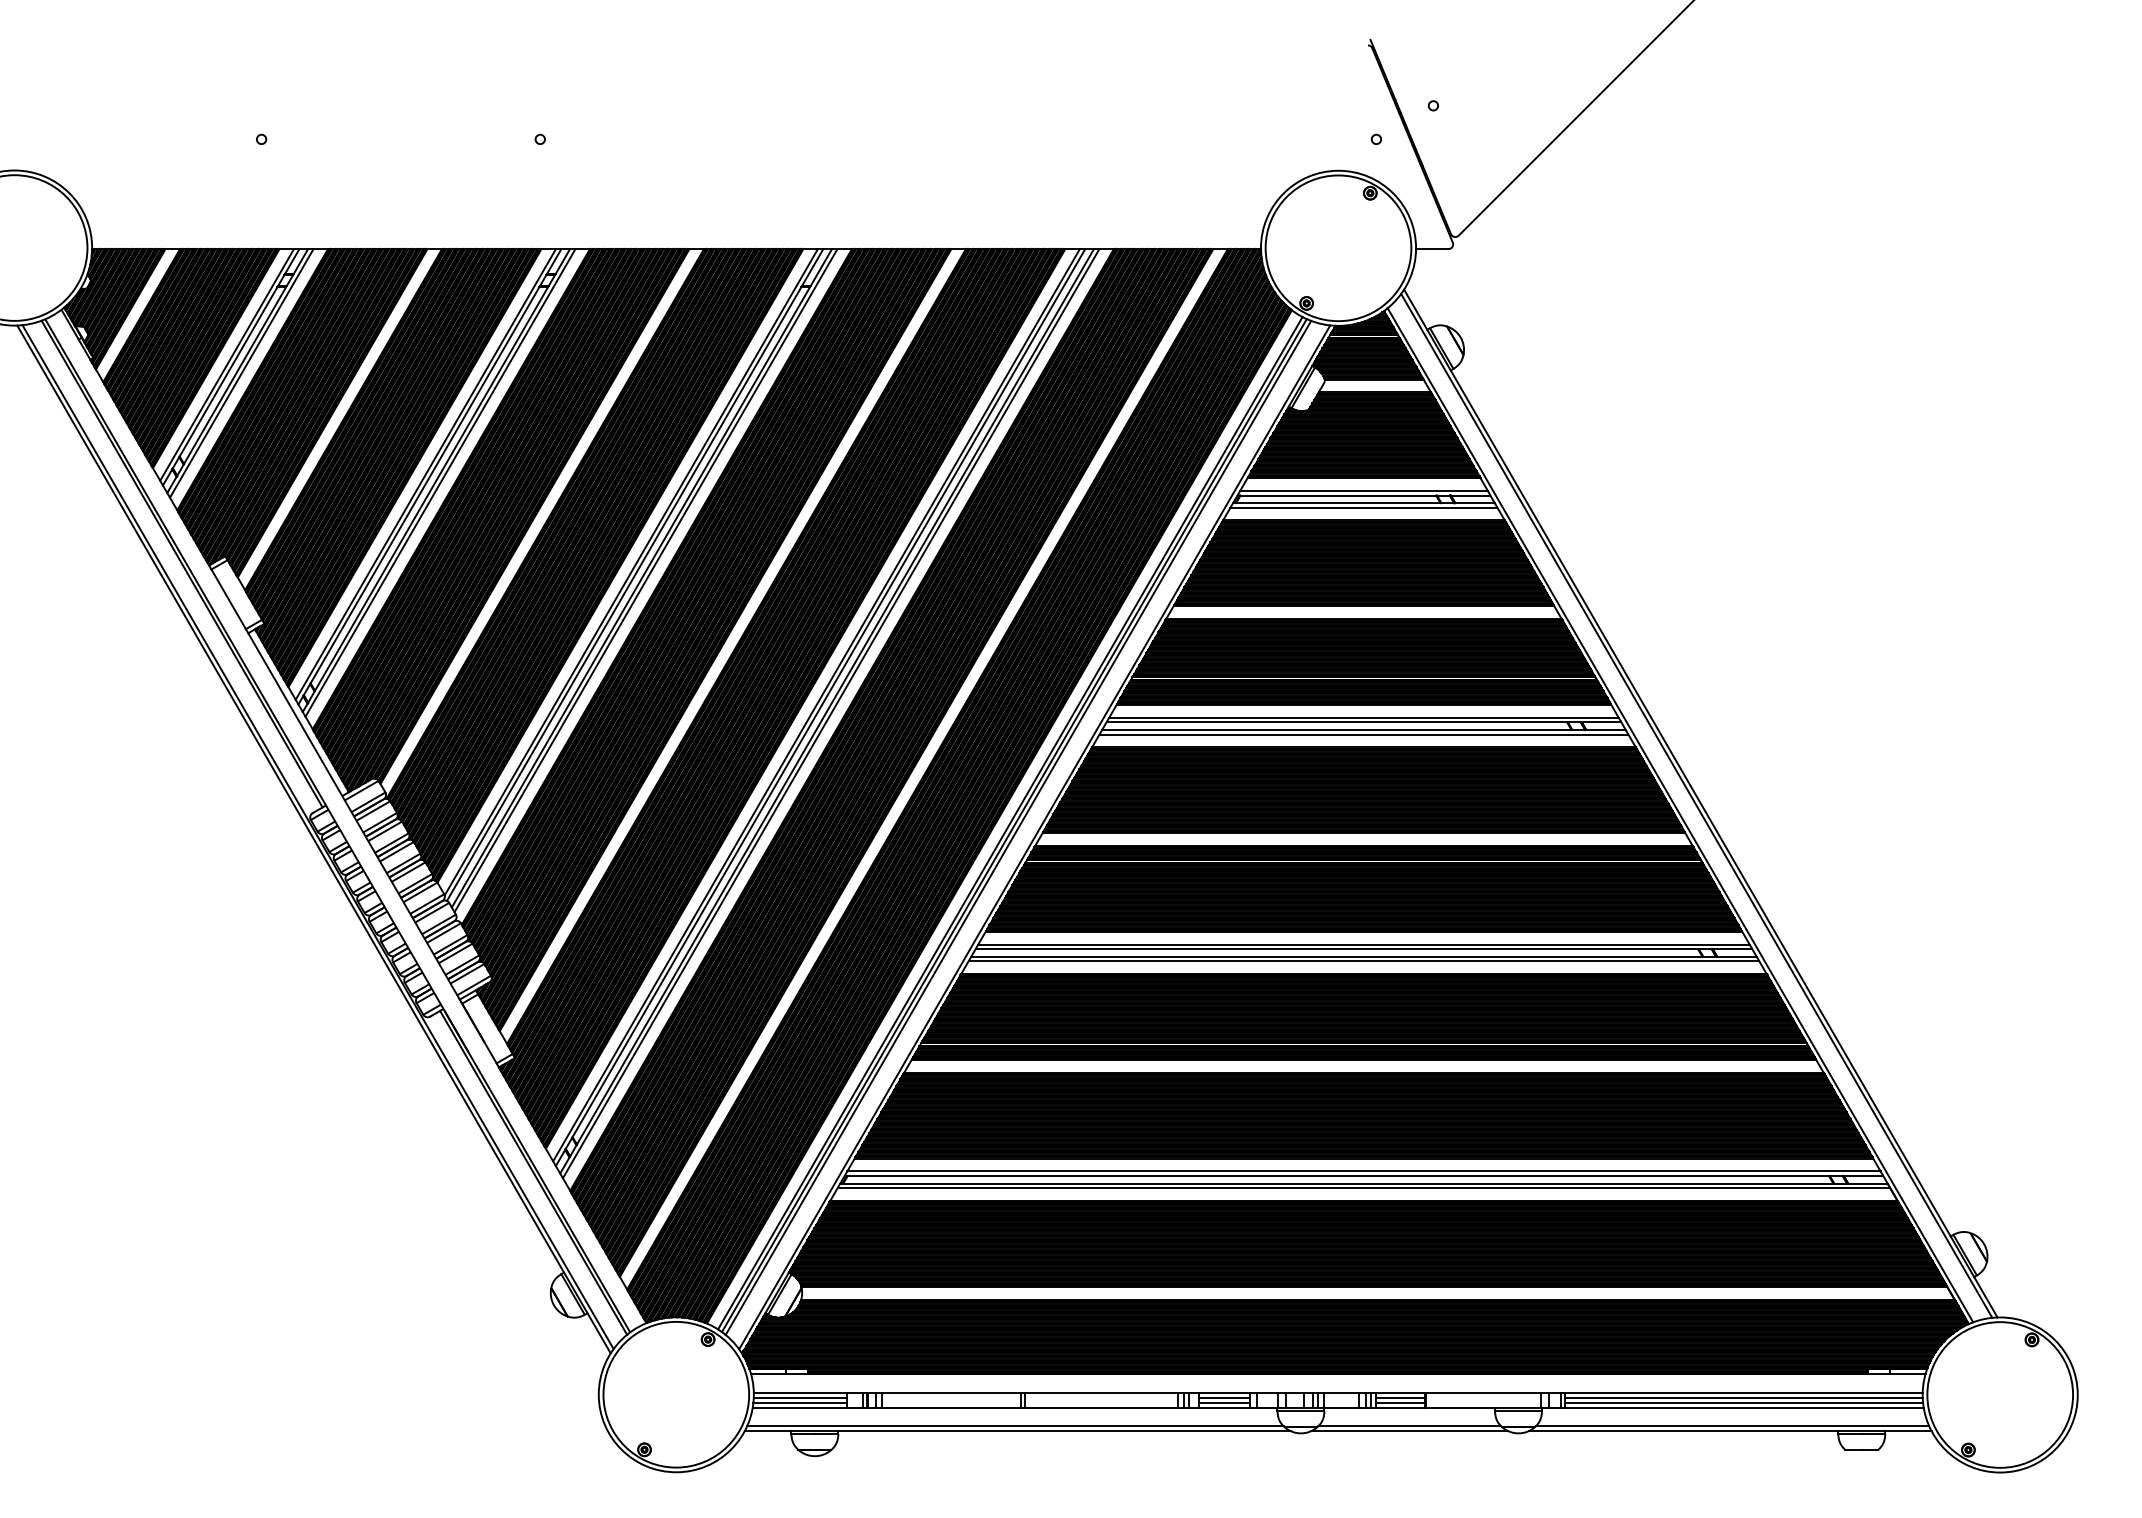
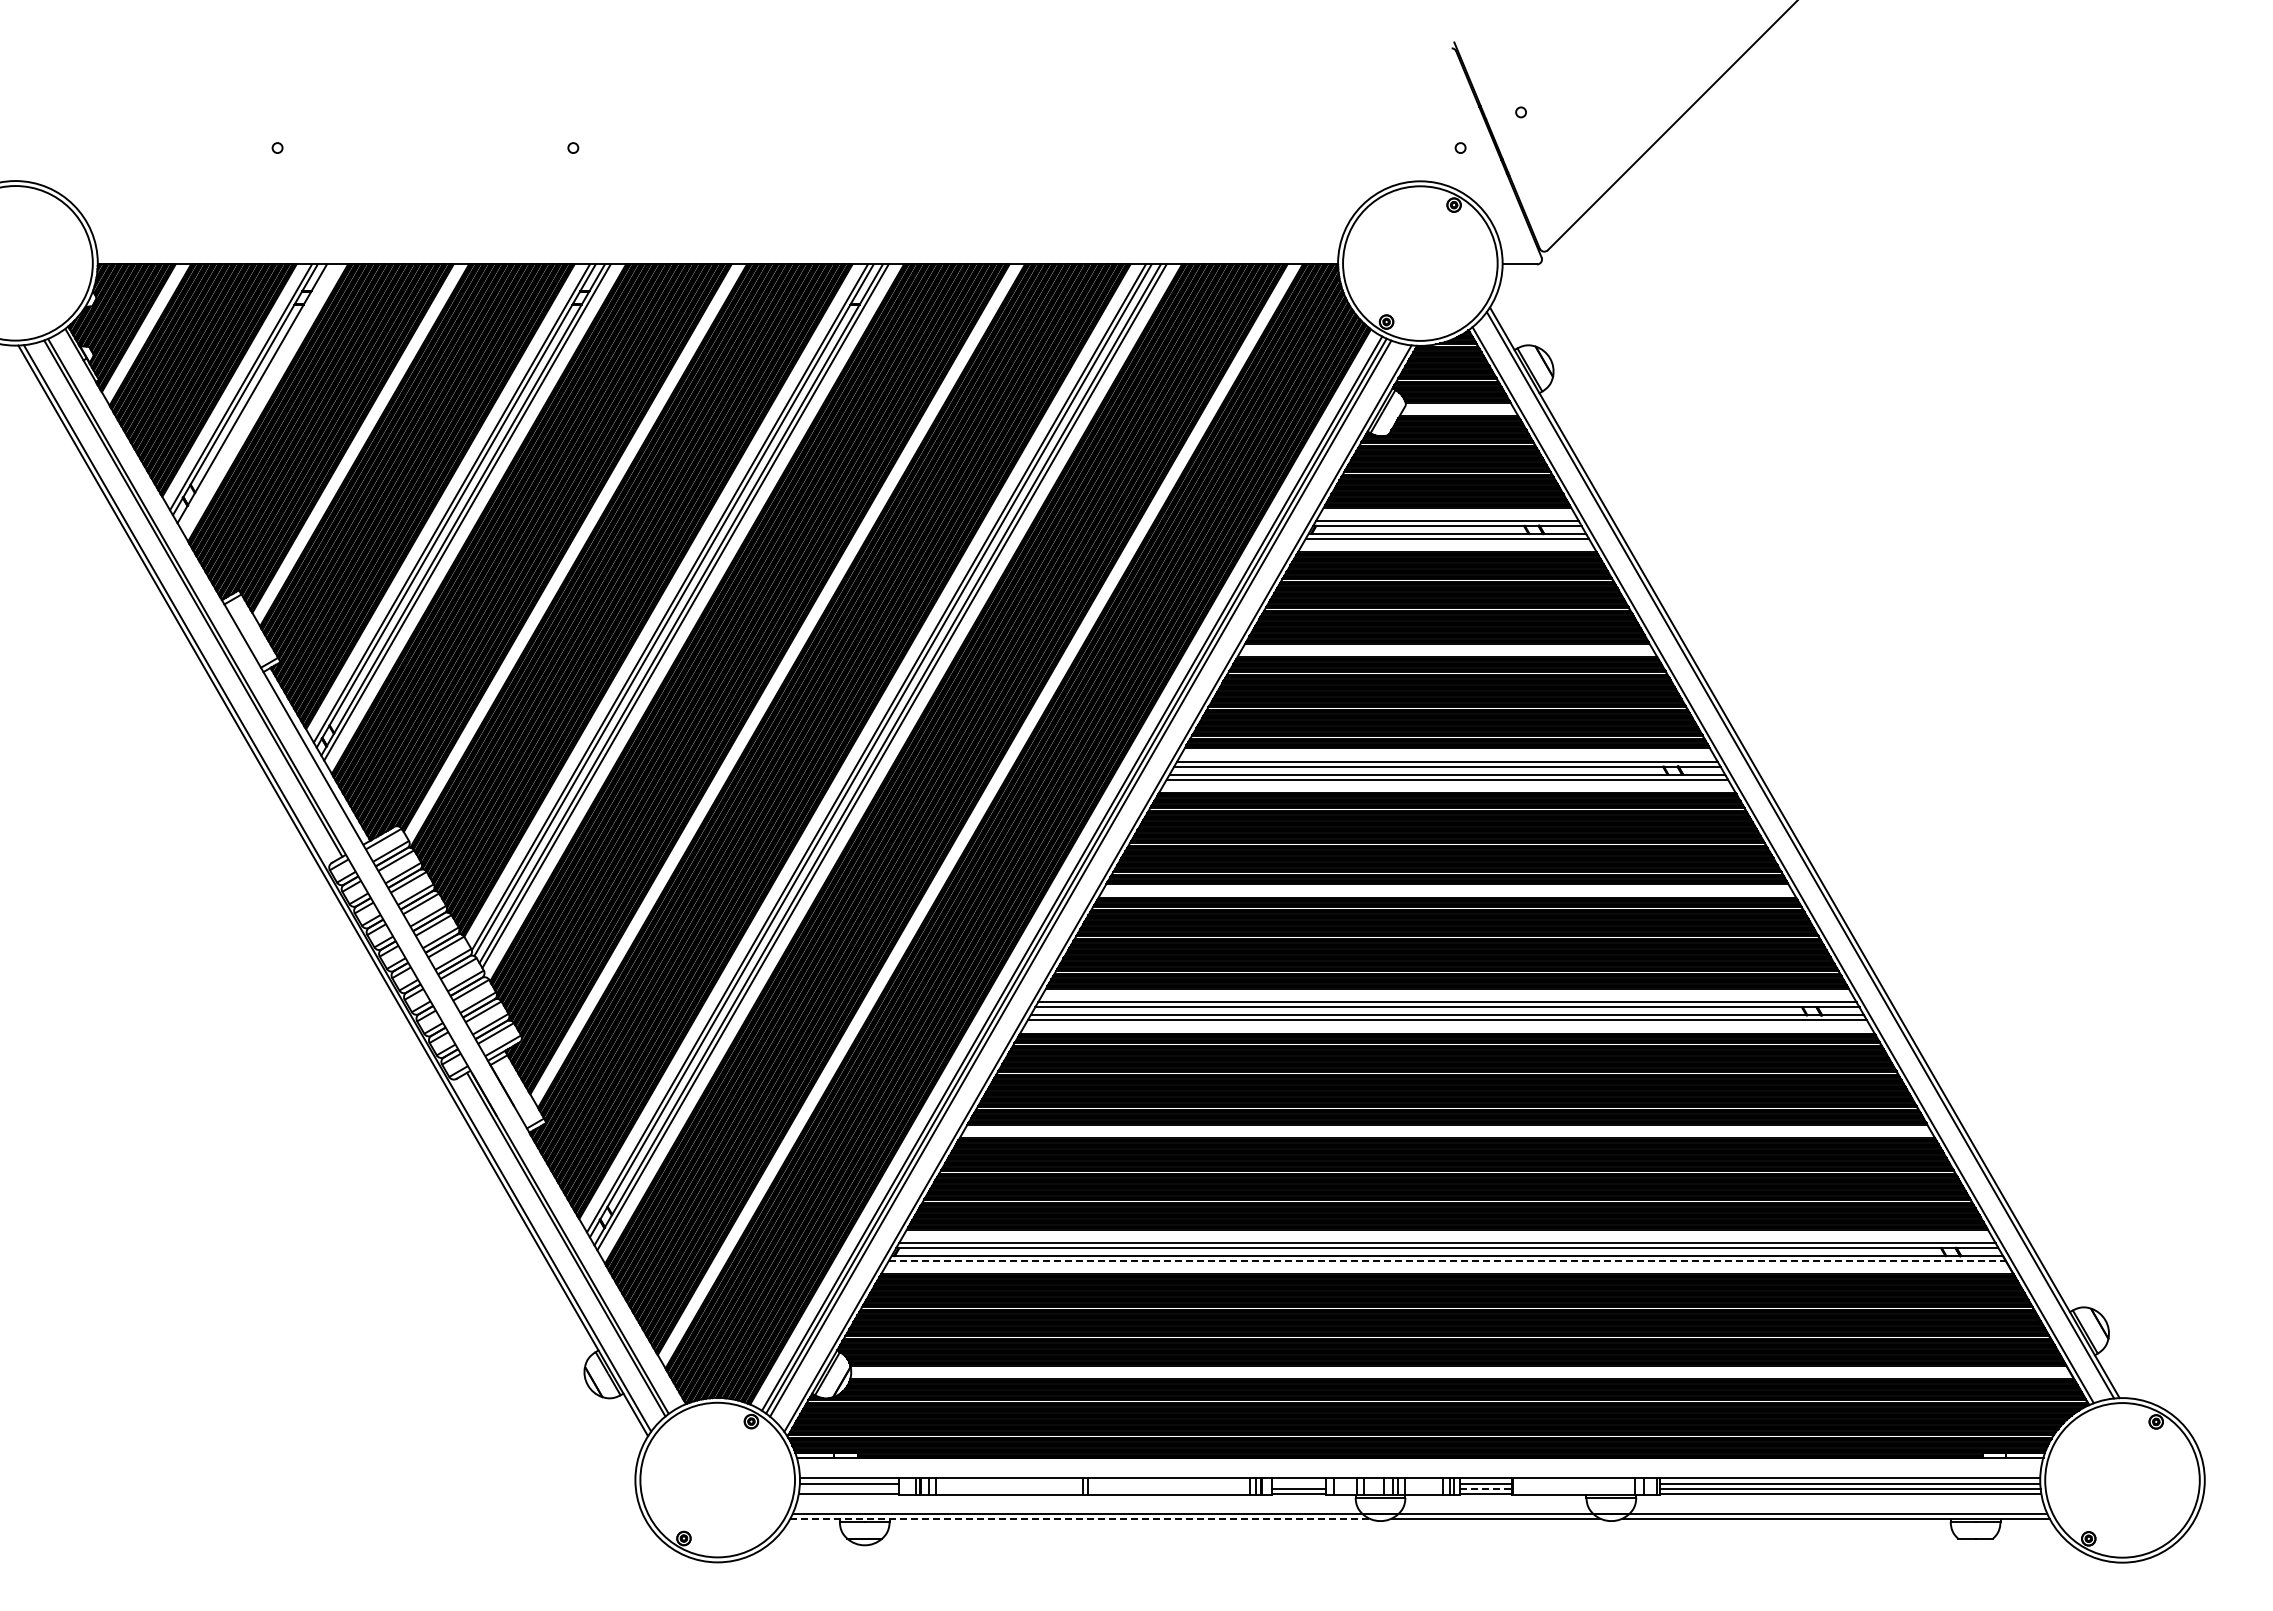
line: (241, 373) -> (256, 396), removed
line: (1364, 1188) -> (1447, 1261), solid -> dashed
line: (1223, 1397) -> (1298, 1483), removed
line: (799, 1402) -> (848, 1488), removed
line: (1399, 1402) -> (1485, 1488), solid -> dashed
line: (1017, 1430) -> (1079, 1518), solid -> dashed

